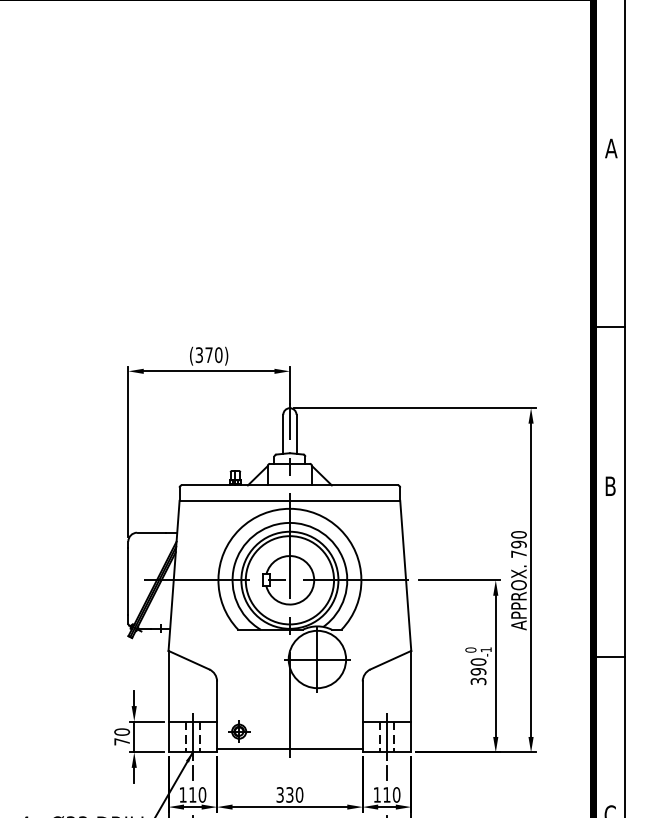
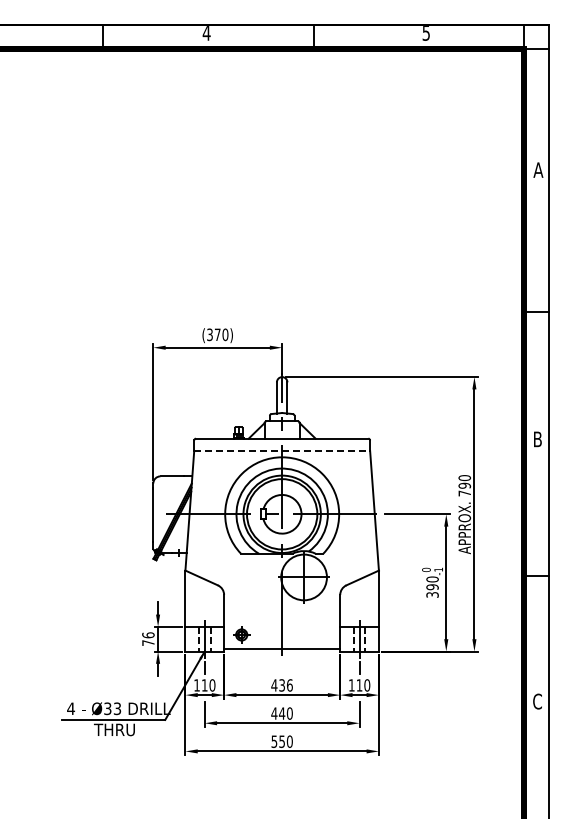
line: (290, 500) -> (282, 450), solid -> dashed
text: (122, 732) -> (148, 635), 70 -> 76
text: (289, 795) -> (281, 685), 330 -> 436

